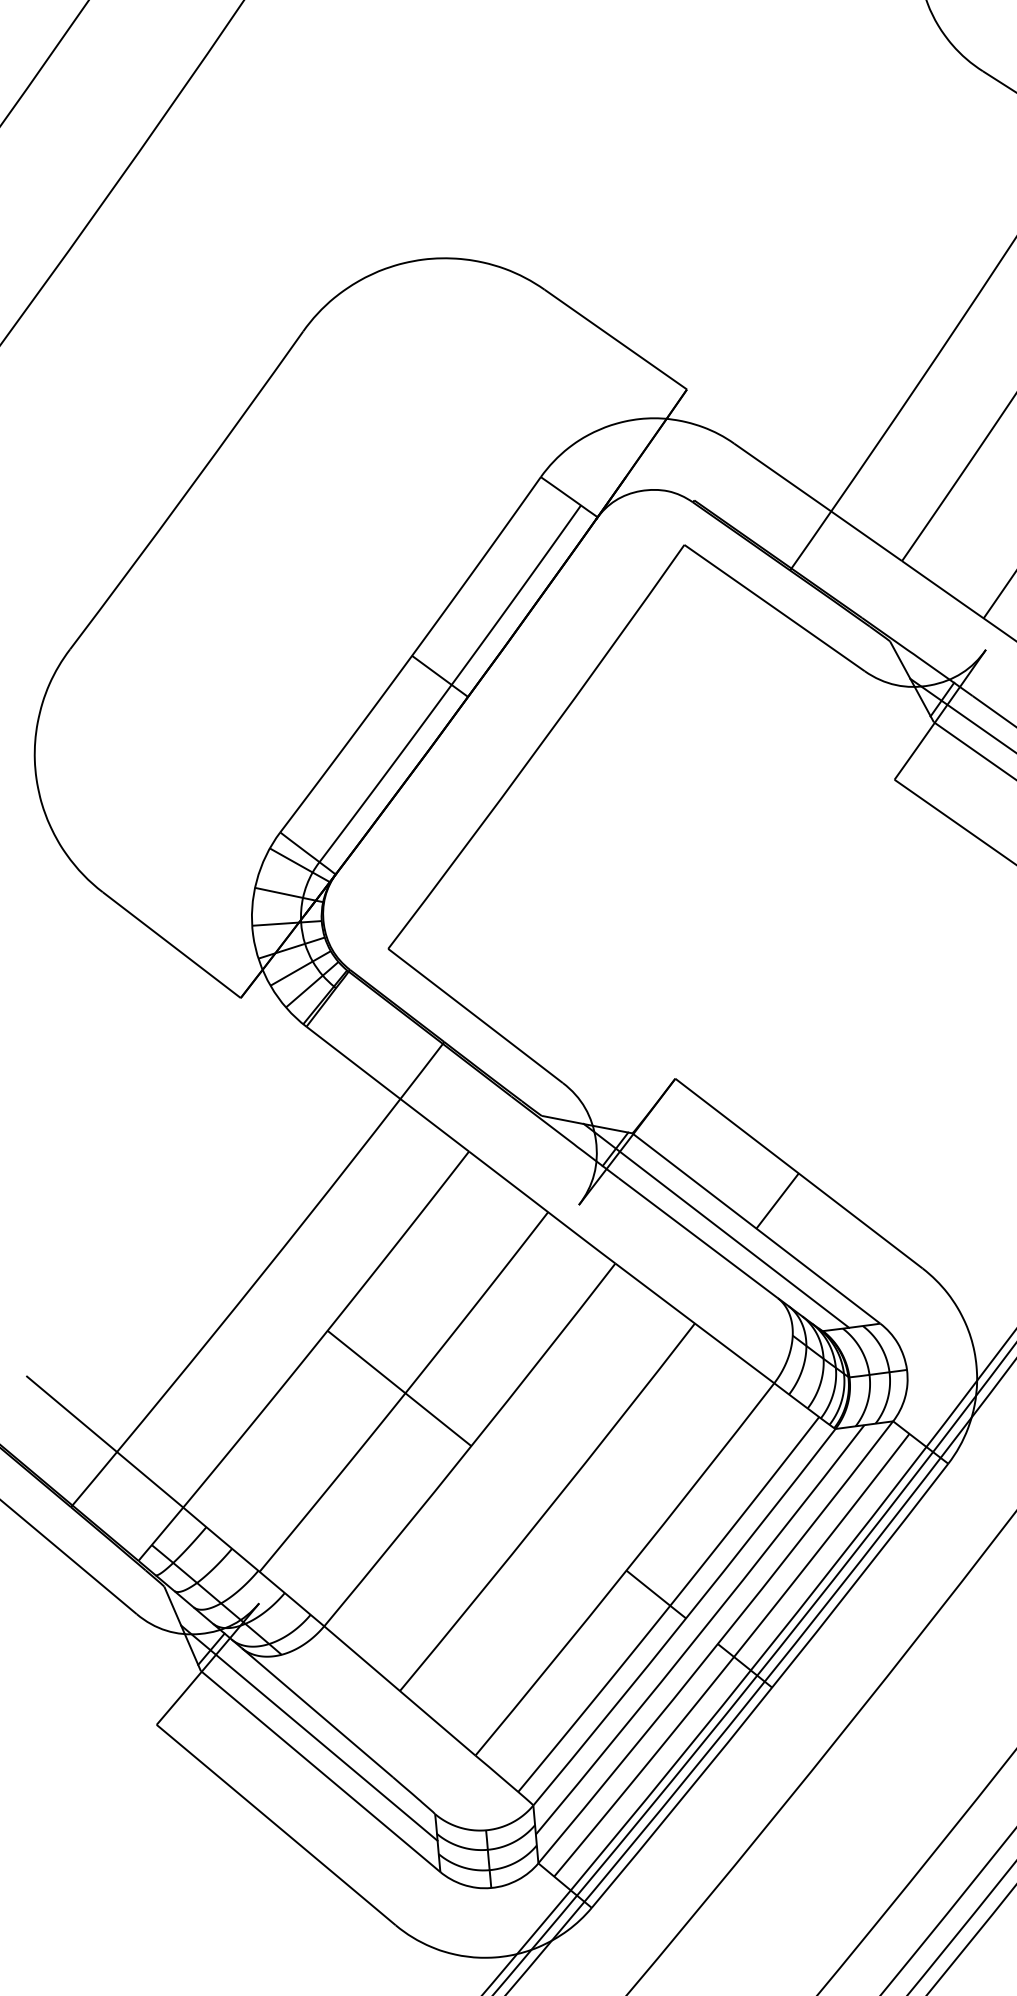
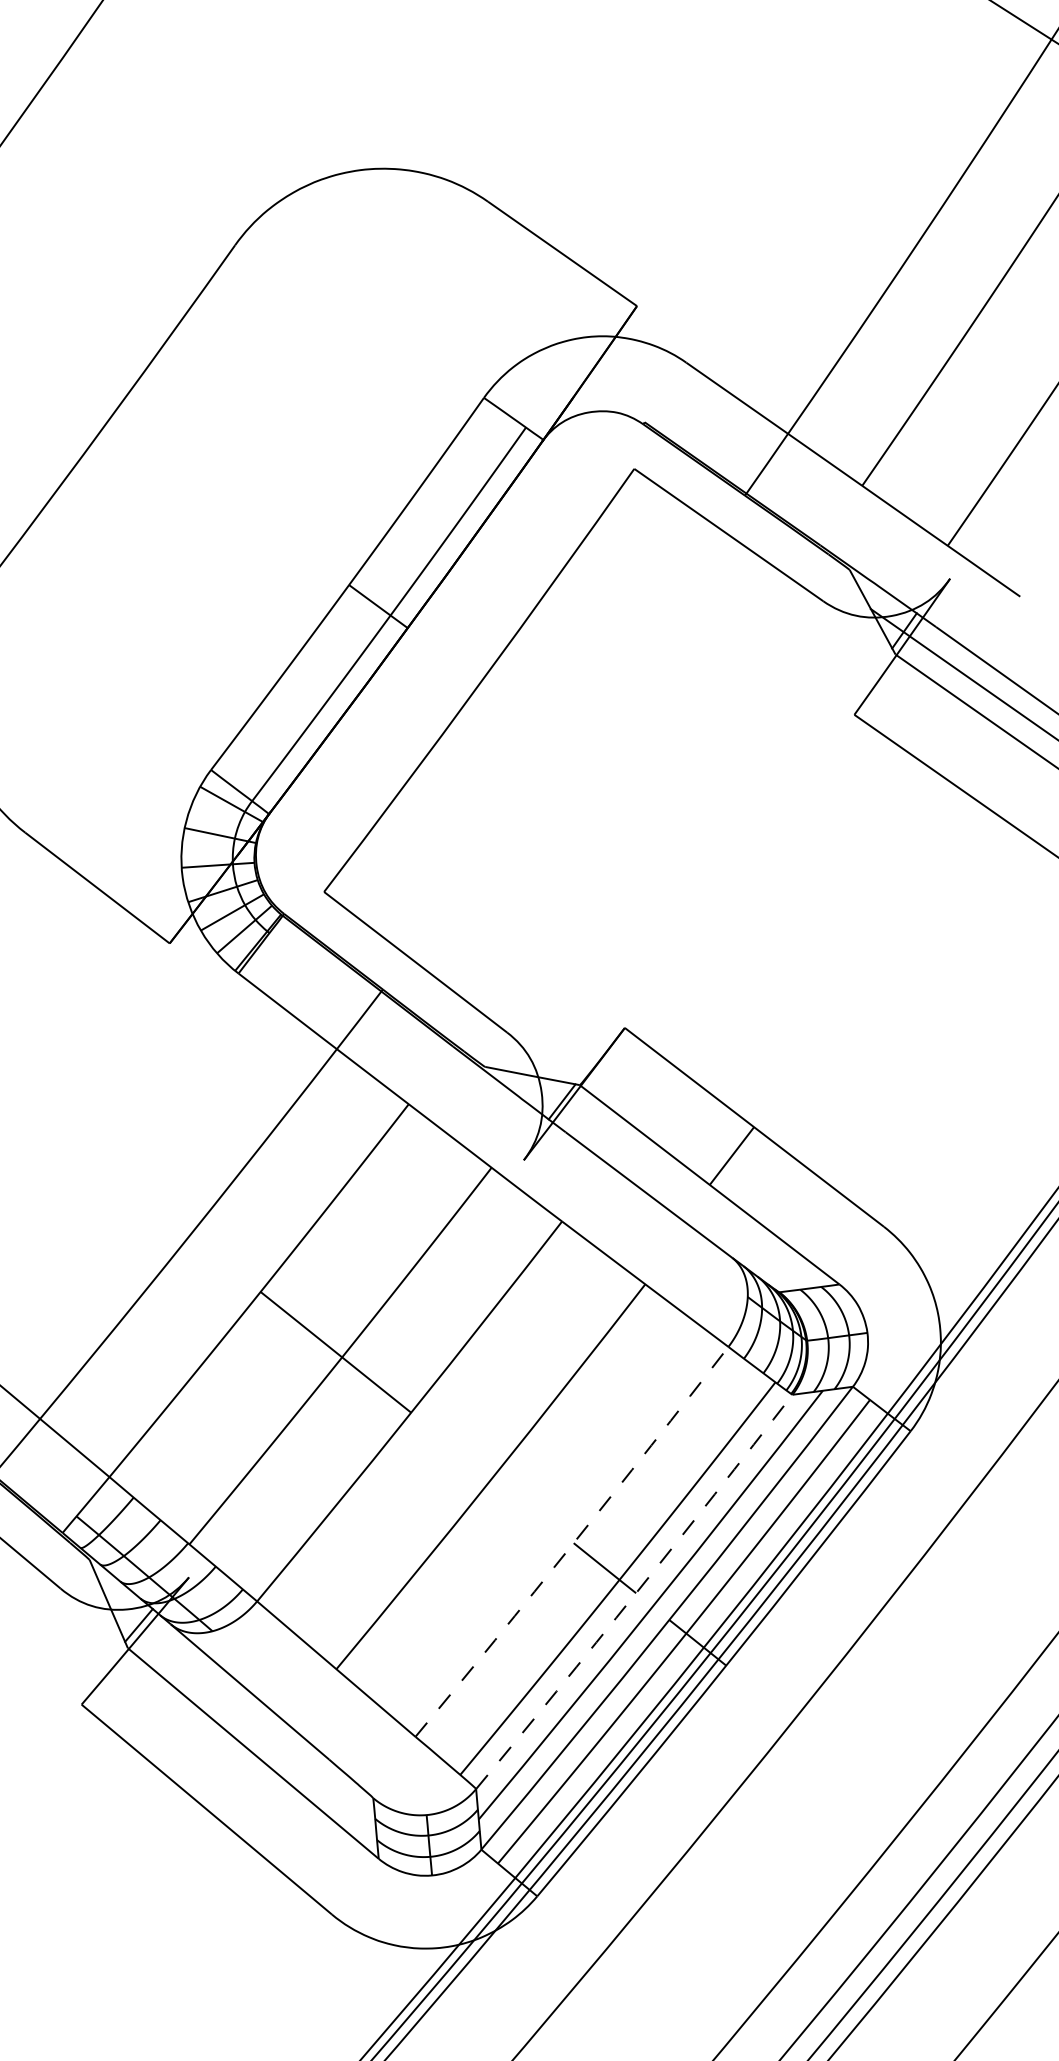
line: (716, 1225) -> (667, 1181), removed
arc: (626, 1570) -> (573, 1542), solid -> dashed
arc: (686, 1618) -> (636, 1593), solid -> dashed
line: (309, 1732) -> (241, 1712), removed

